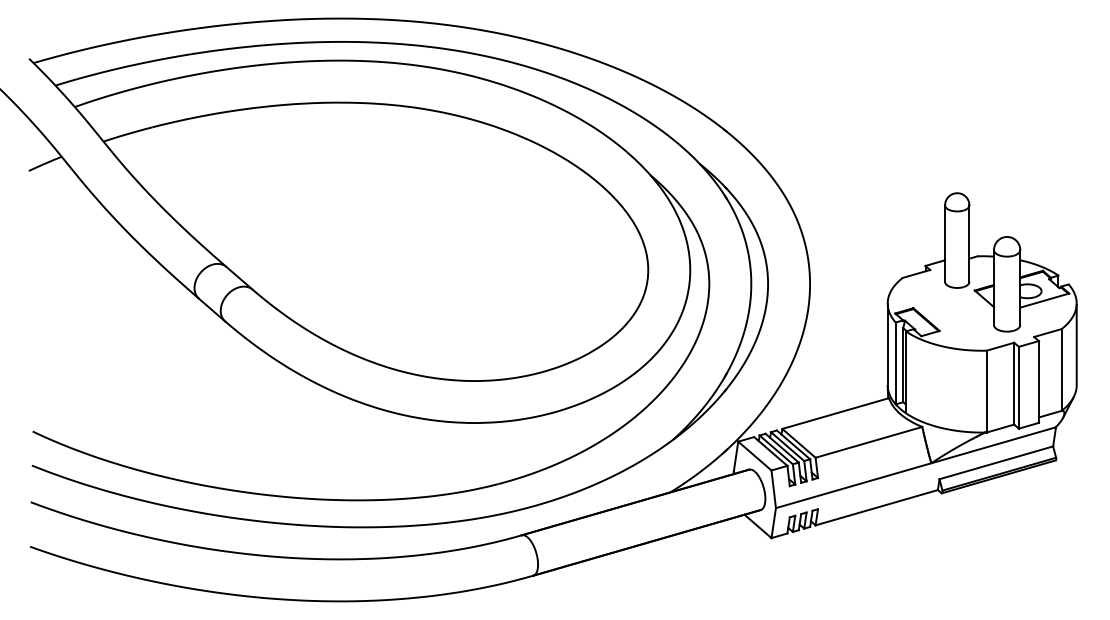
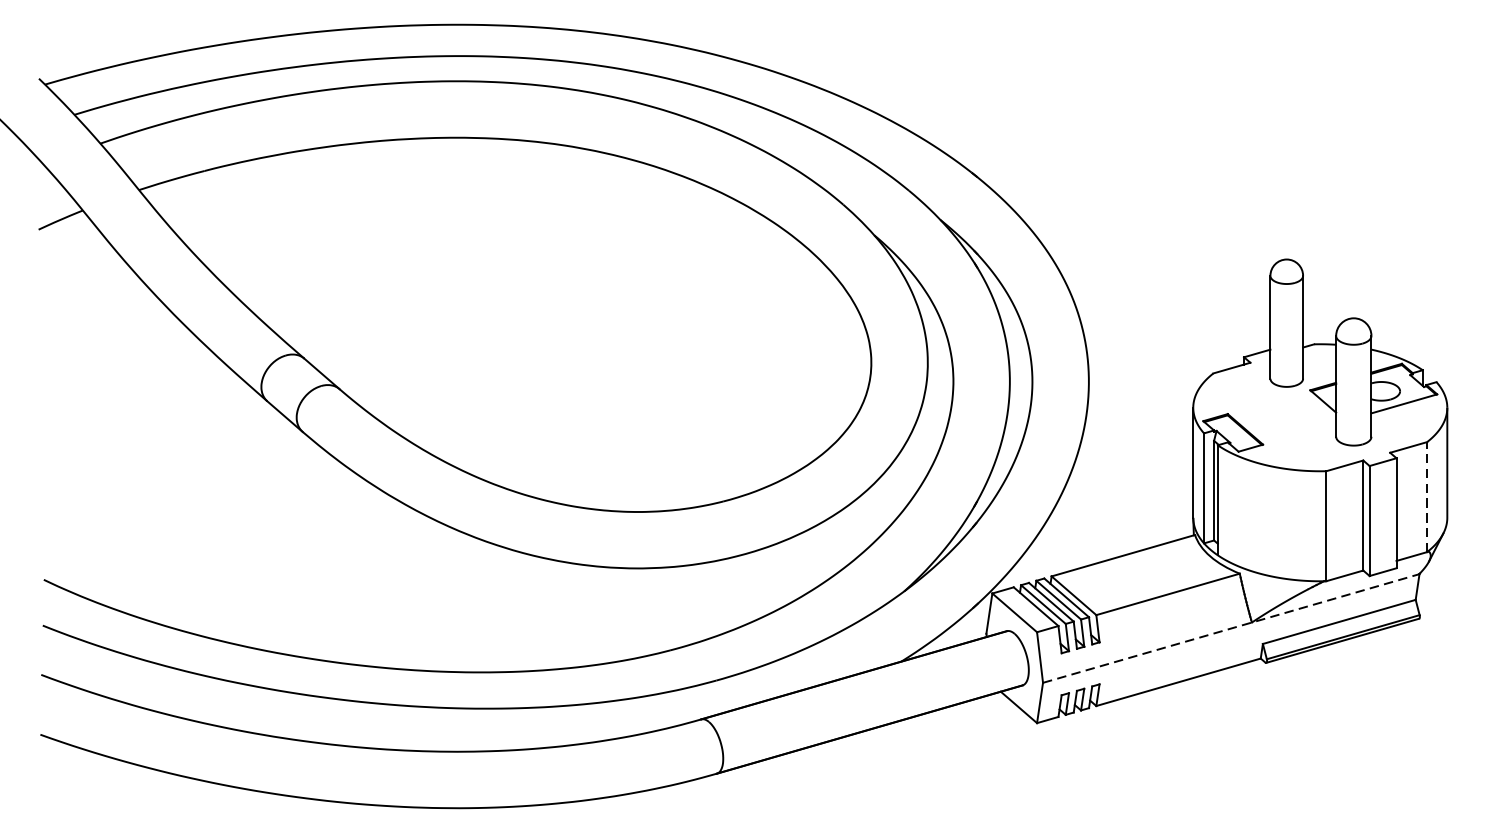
line: (1061, 369) -> (1426, 496), solid -> dashed
line: (915, 467) -> (1230, 628), solid -> dashed

